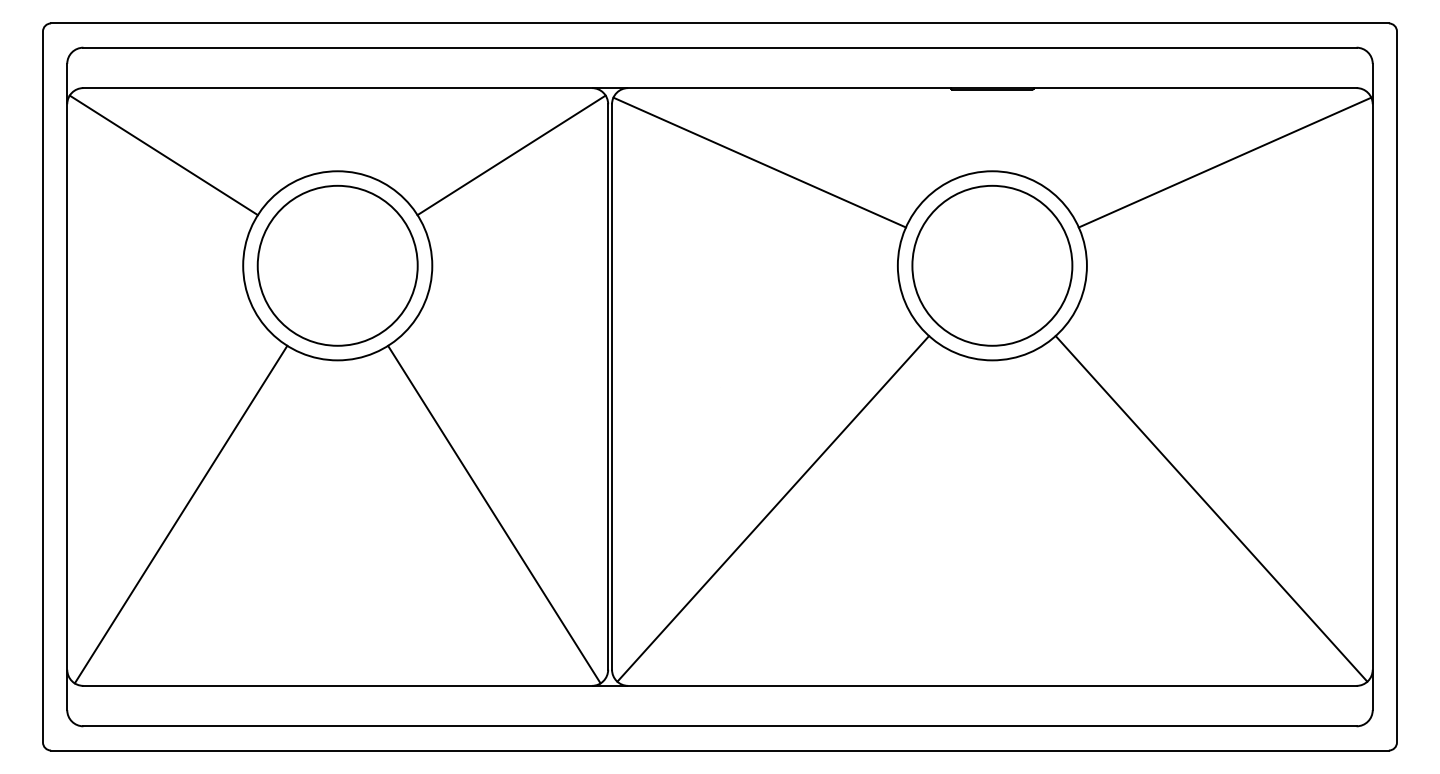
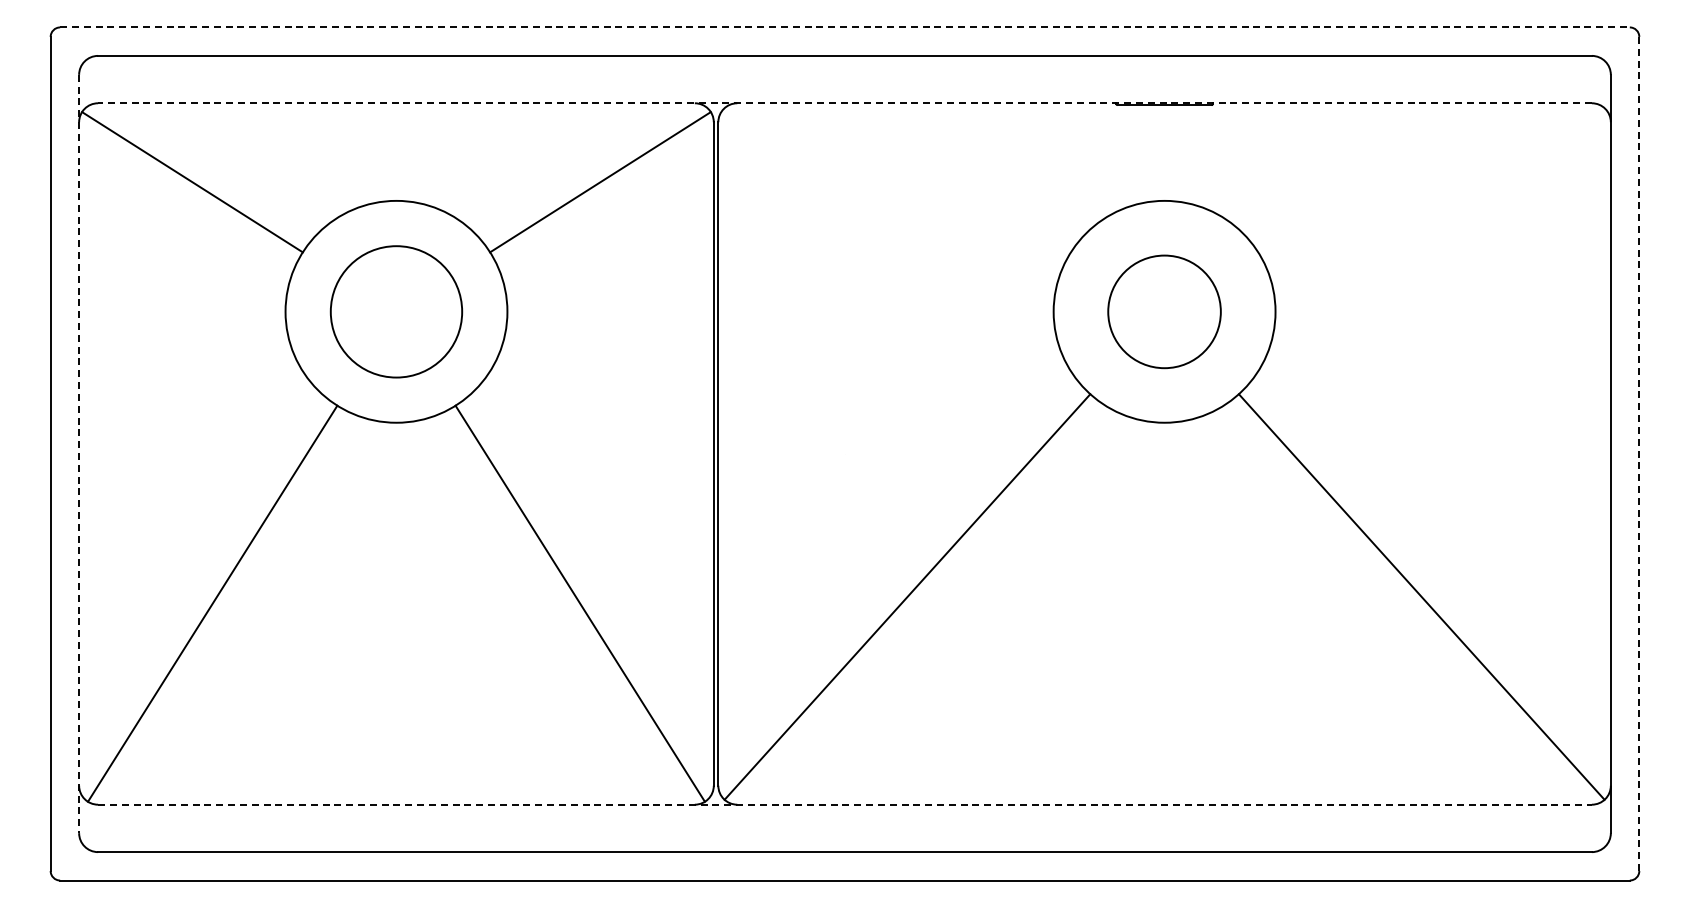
line: (720, 23) -> (845, 27), solid -> dashed
line: (720, 88) -> (845, 103), solid -> dashed
line: (759, 162) -> (891, 190), removed
line: (1224, 162) -> (1437, 190), removed
circle: (337, 265) -> (396, 311), size x0.7
circle: (992, 265) -> (1164, 311), size x0.6
line: (1397, 386) -> (1639, 453), solid -> dashed
line: (67, 387) -> (79, 454), solid -> dashed
line: (720, 685) -> (845, 804), solid -> dashed

